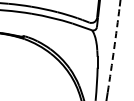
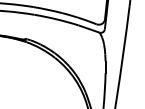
arc: (114, 49) -> (123, 53), dashed -> solid

